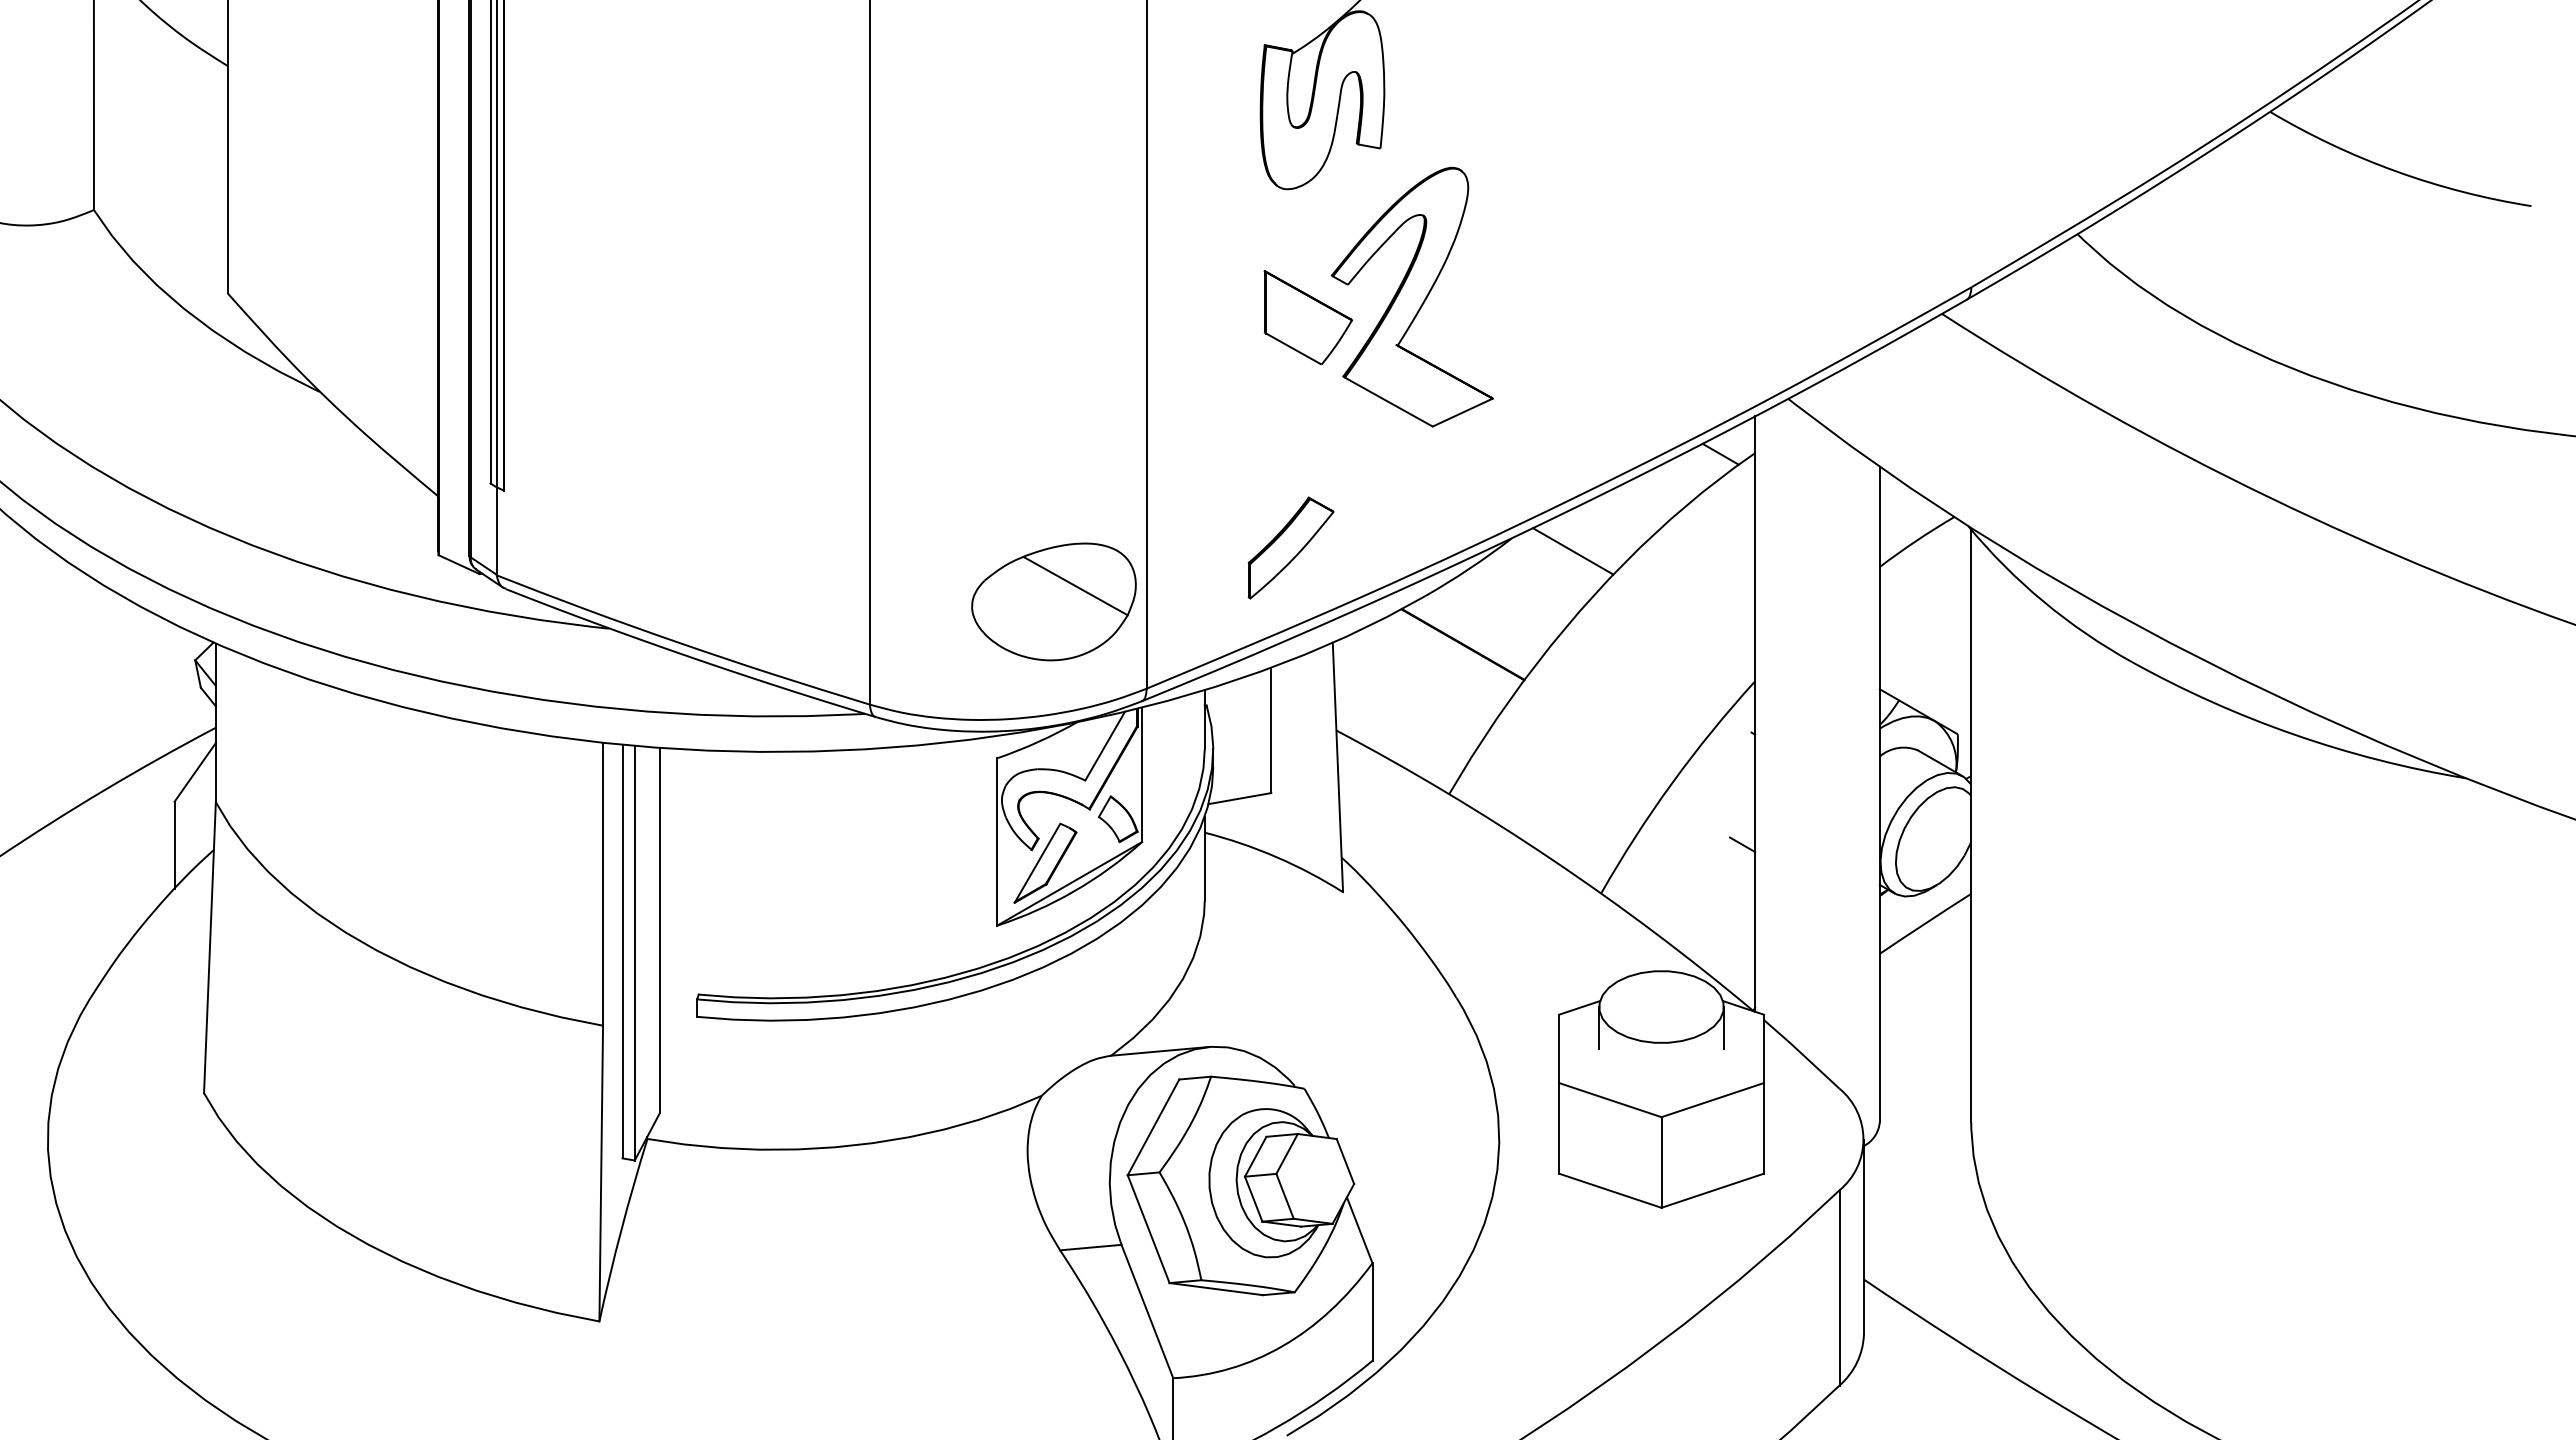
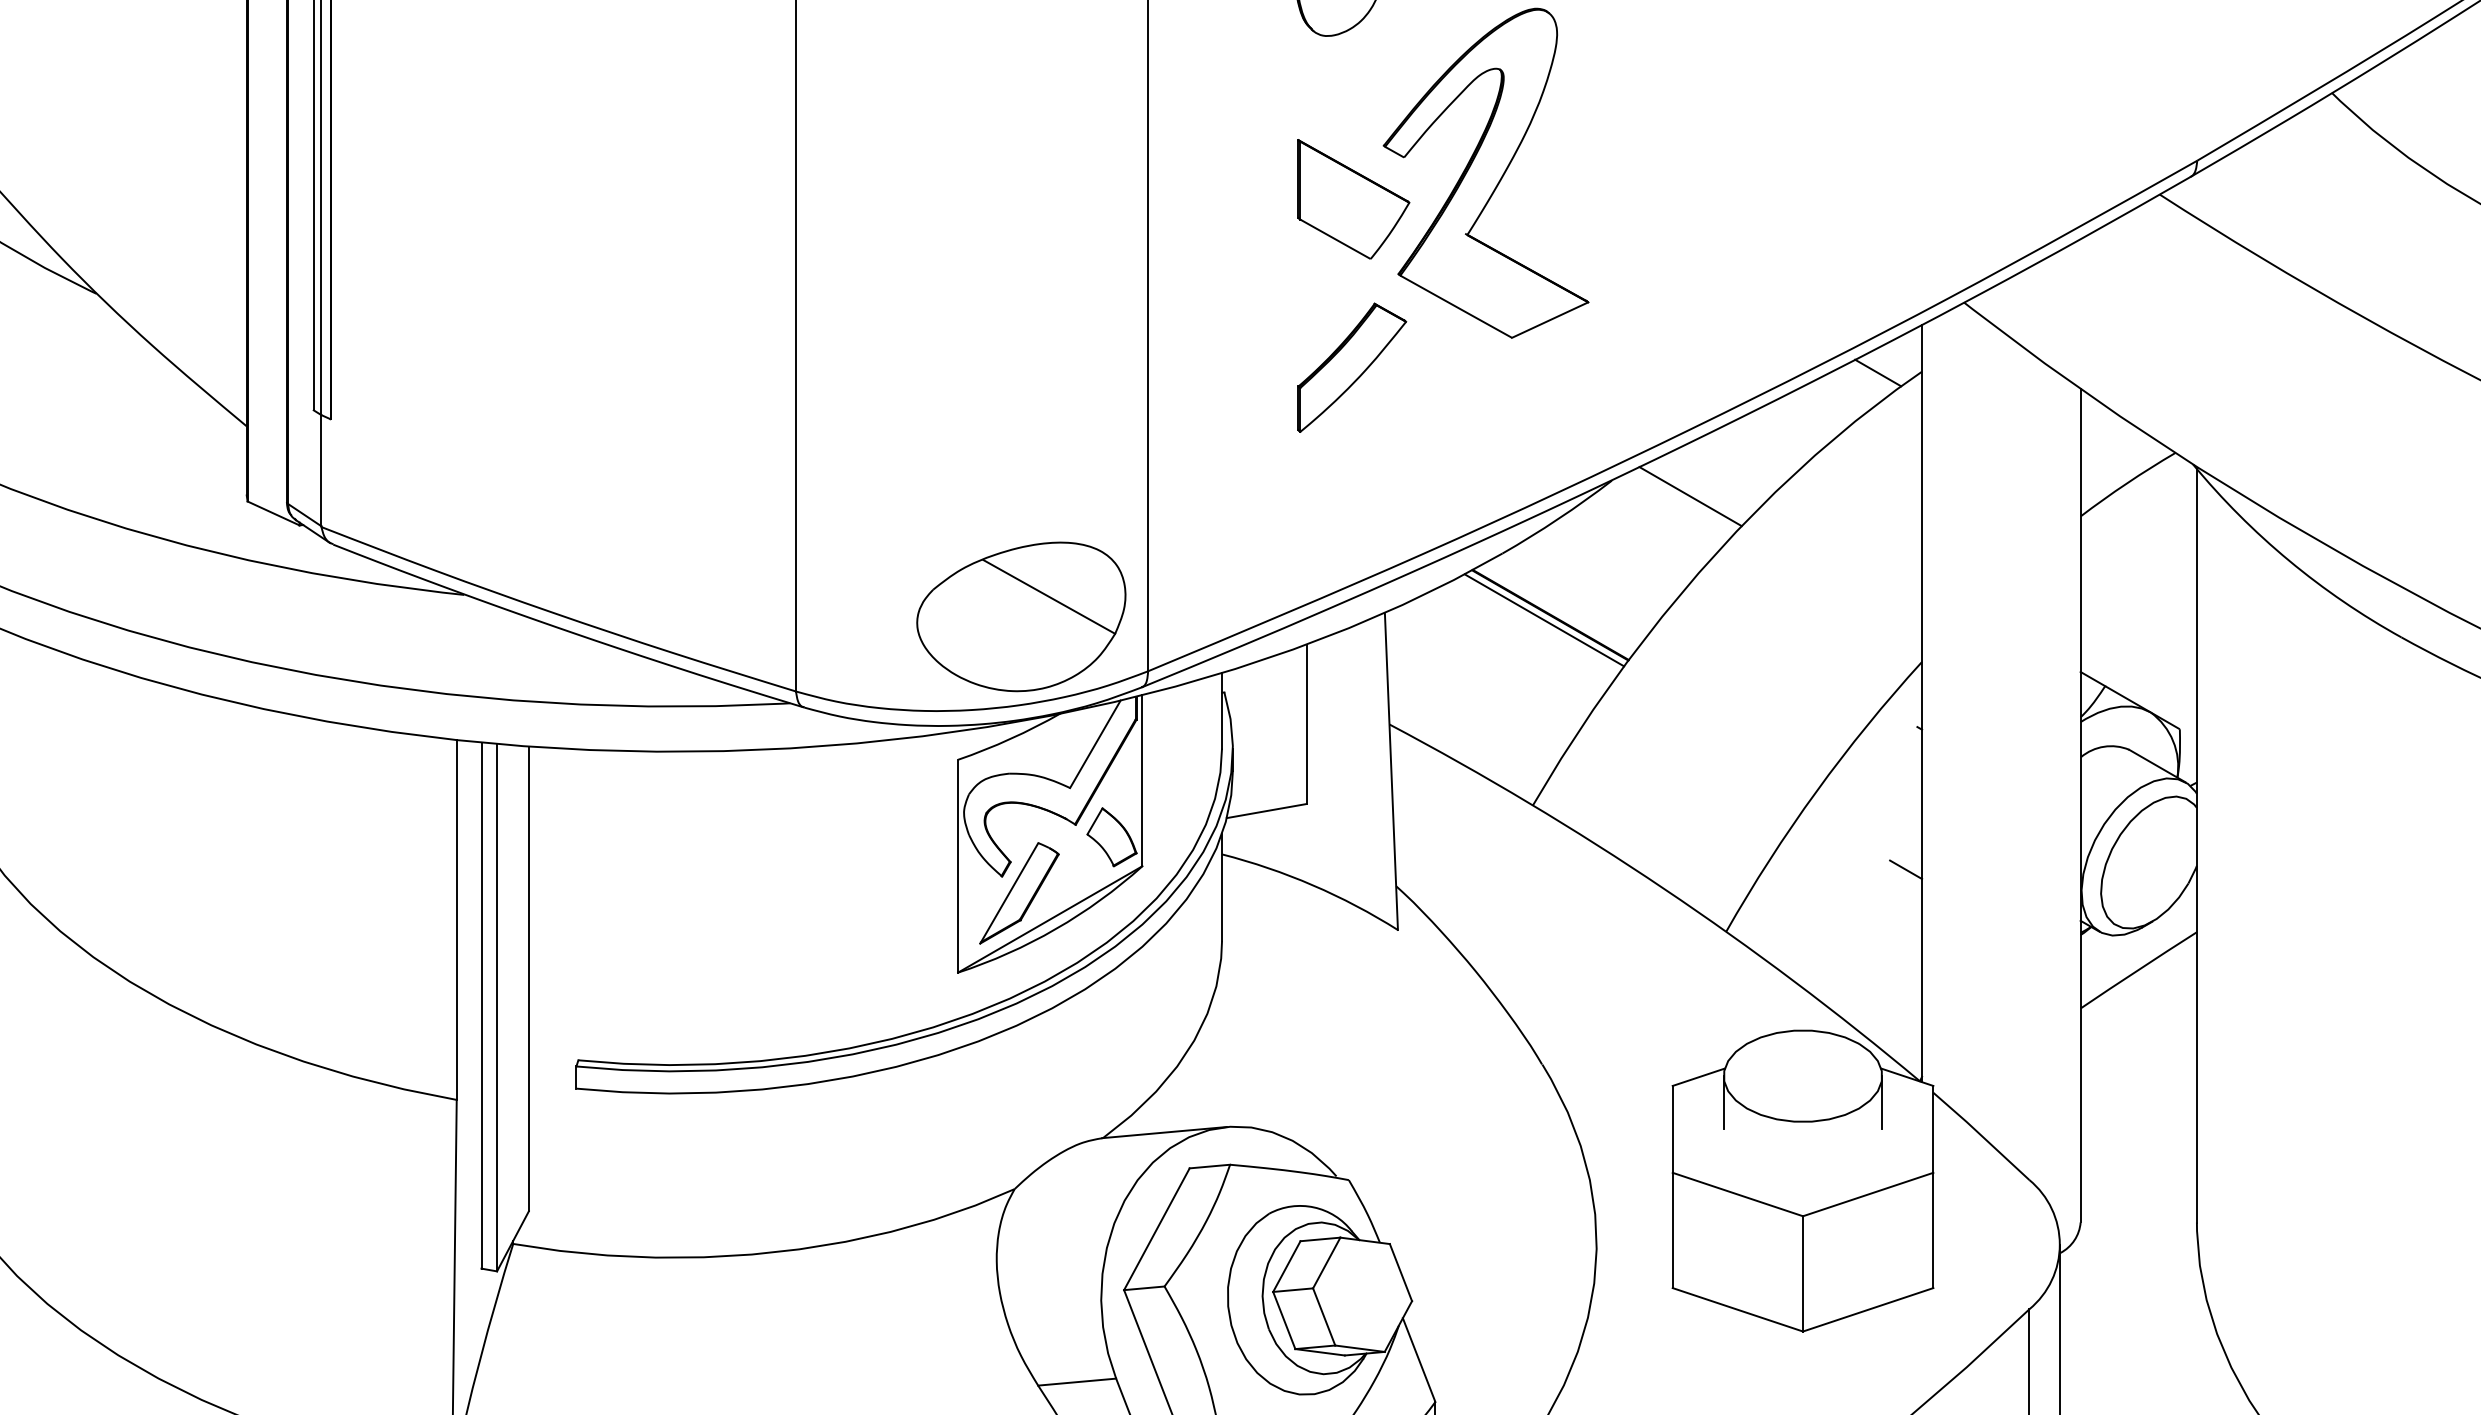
part: (1290, 547) -> (1351, 367), moved
part: (1053, 601) -> (1020, 616), moved
line: (1457, 648) -> (1543, 620), added

